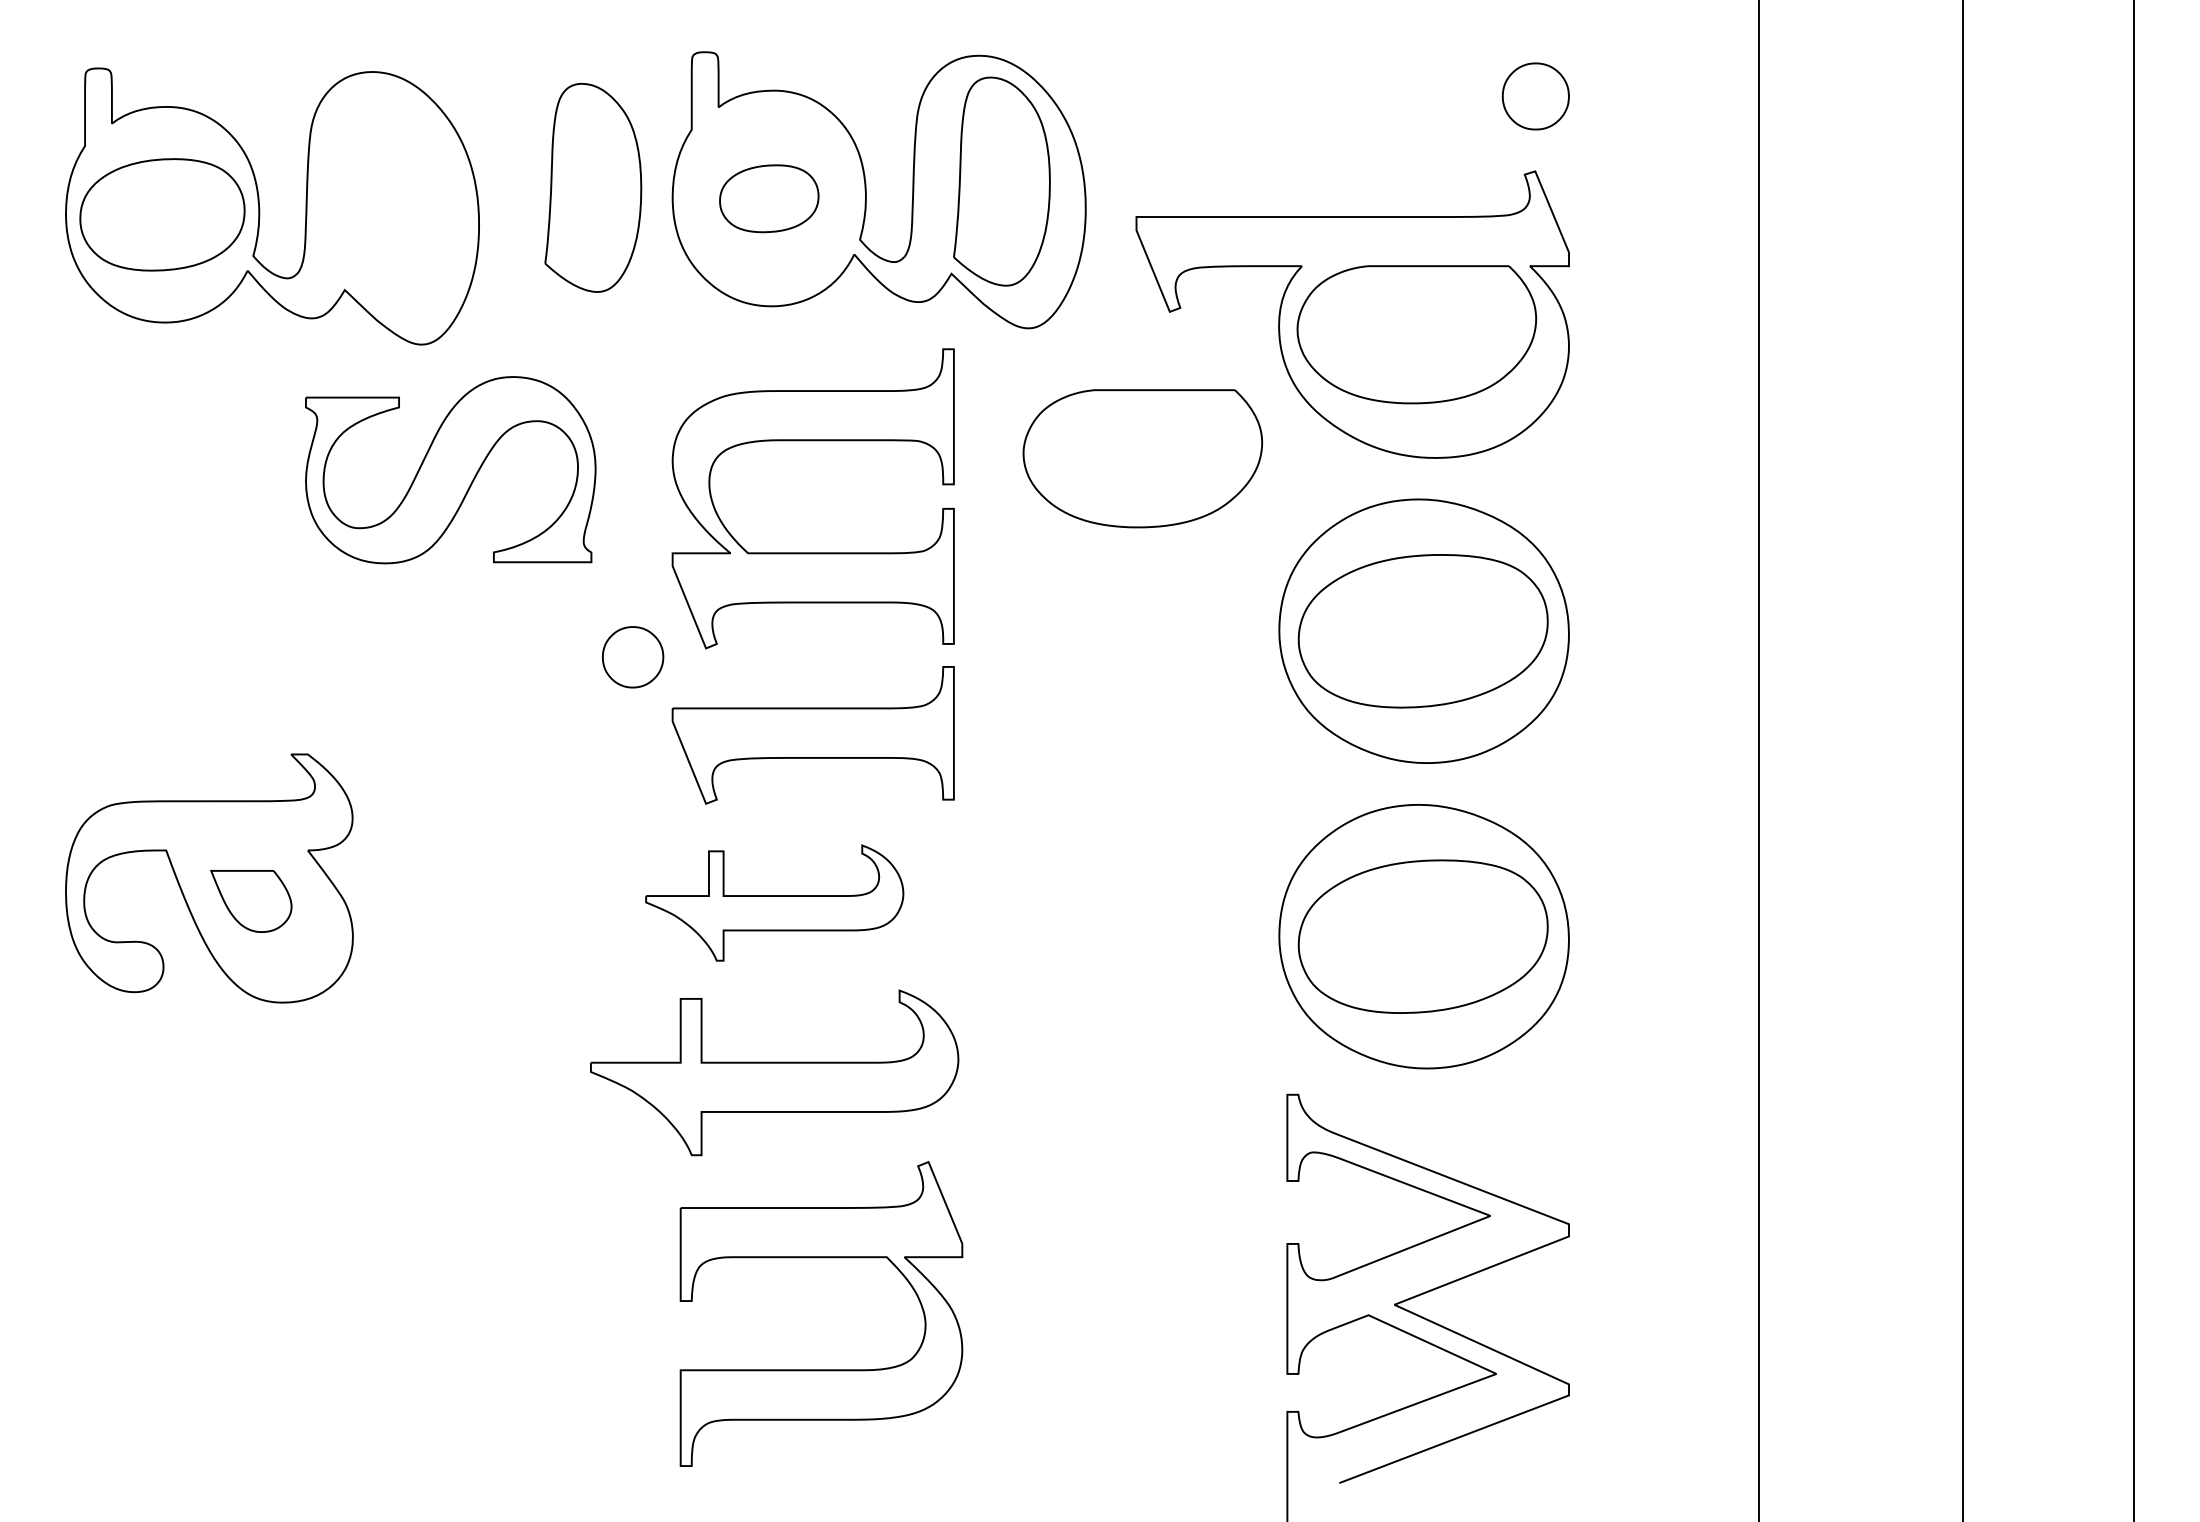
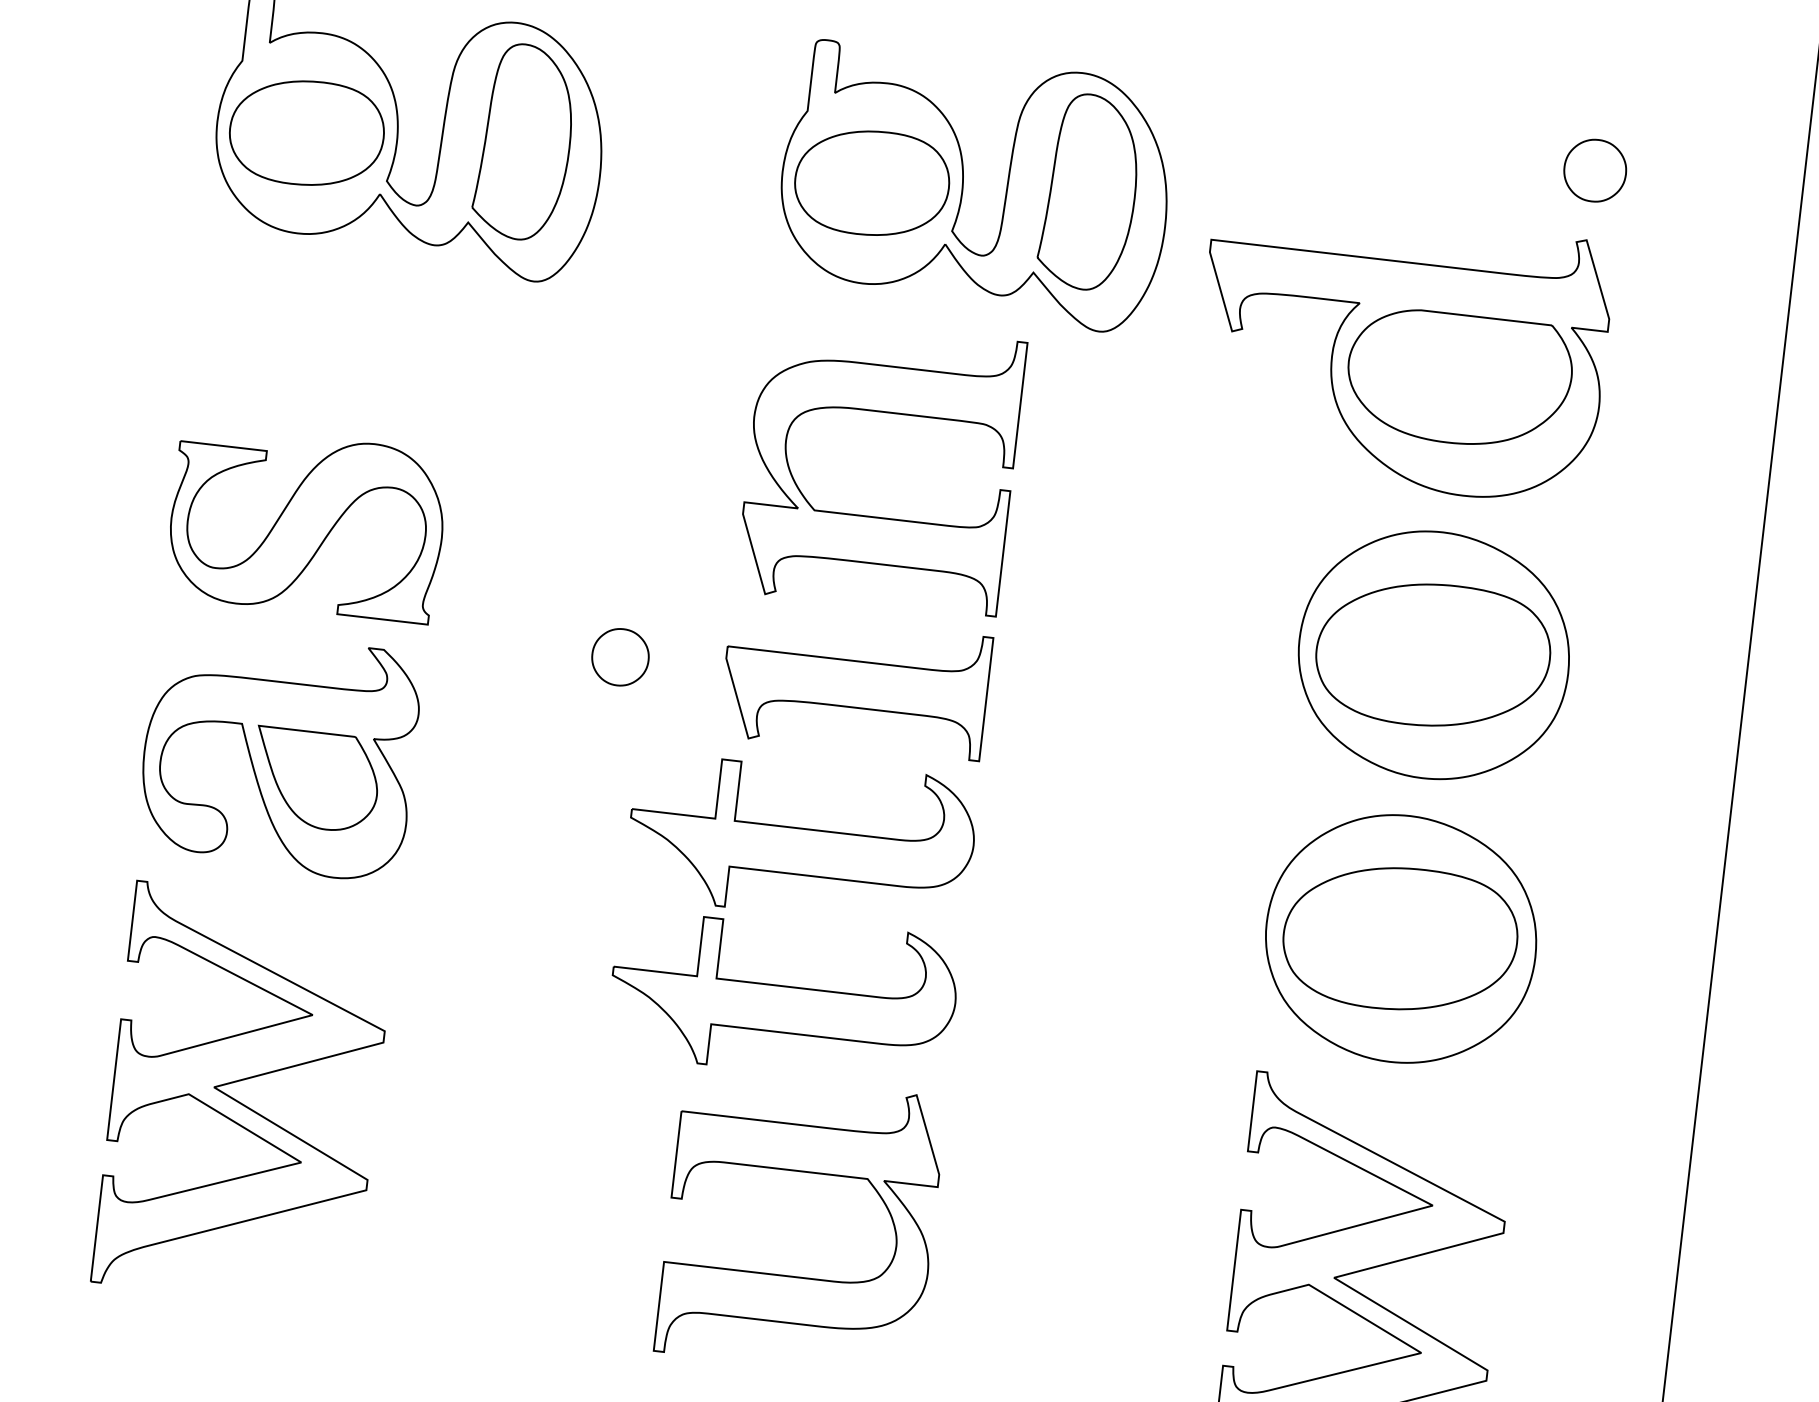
part: (593, 187) -> (525, 141), moved
part: (769, 198) -> (872, 183), size x1.67
part: (1142, 458) -> (1190, 464), removed
part: (450, 470) -> (306, 524), moved
part: (633, 657) -> (620, 657), moved
part: (251, 901) -> (315, 780), size x1.67
part: (774, 902) -> (801, 837), size x1.43
part: (211, 1252) -> (240, 1102), added

